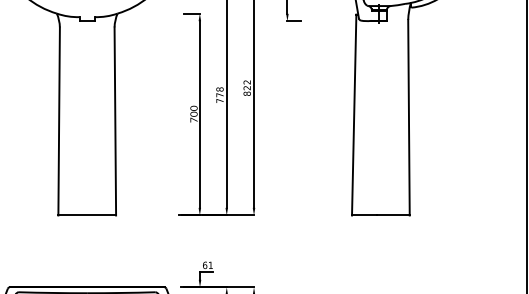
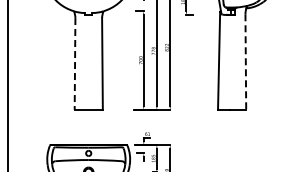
line: (408, 118) -> (245, 62), solid -> dashed
line: (60, 120) -> (75, 63), solid -> dashed

